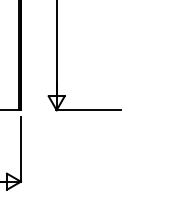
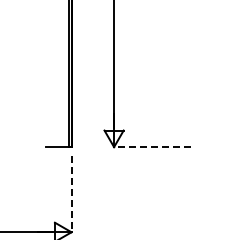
line: (88, 110) -> (152, 147), solid -> dashed
line: (20, 149) -> (71, 194), solid -> dashed

